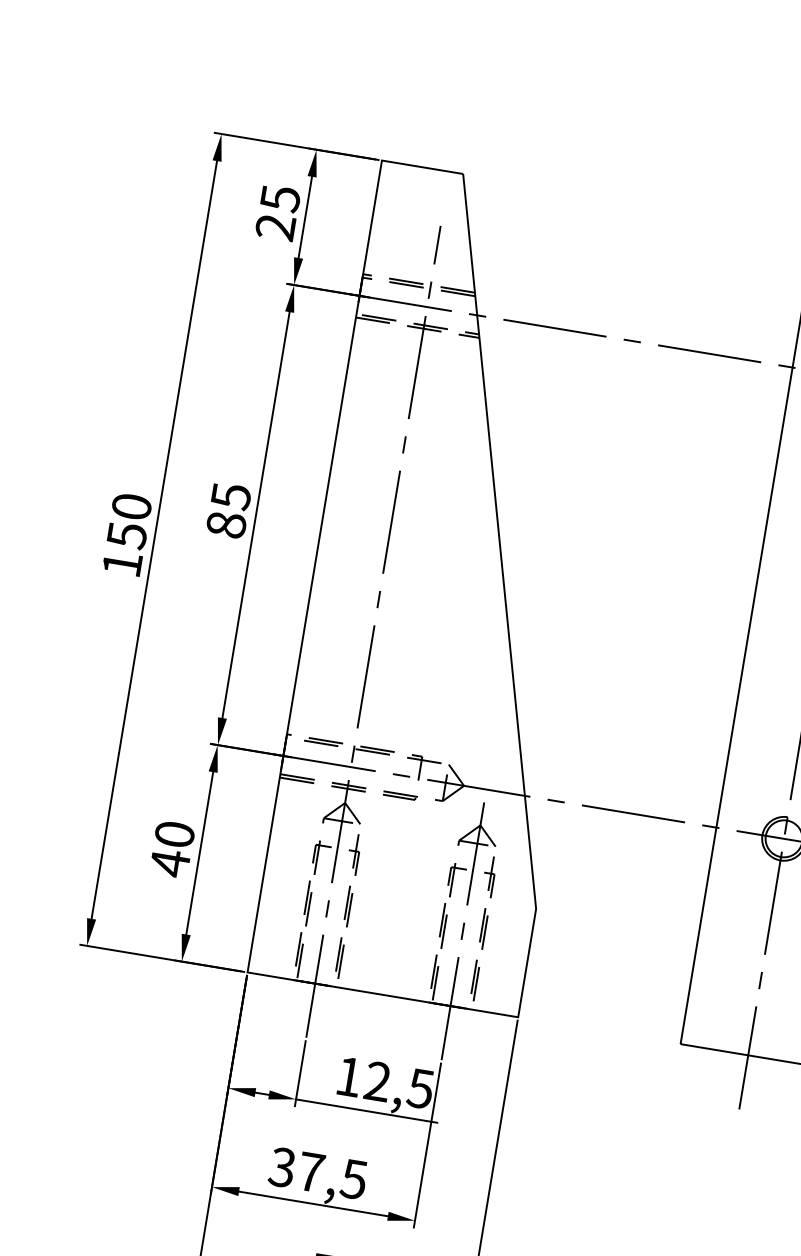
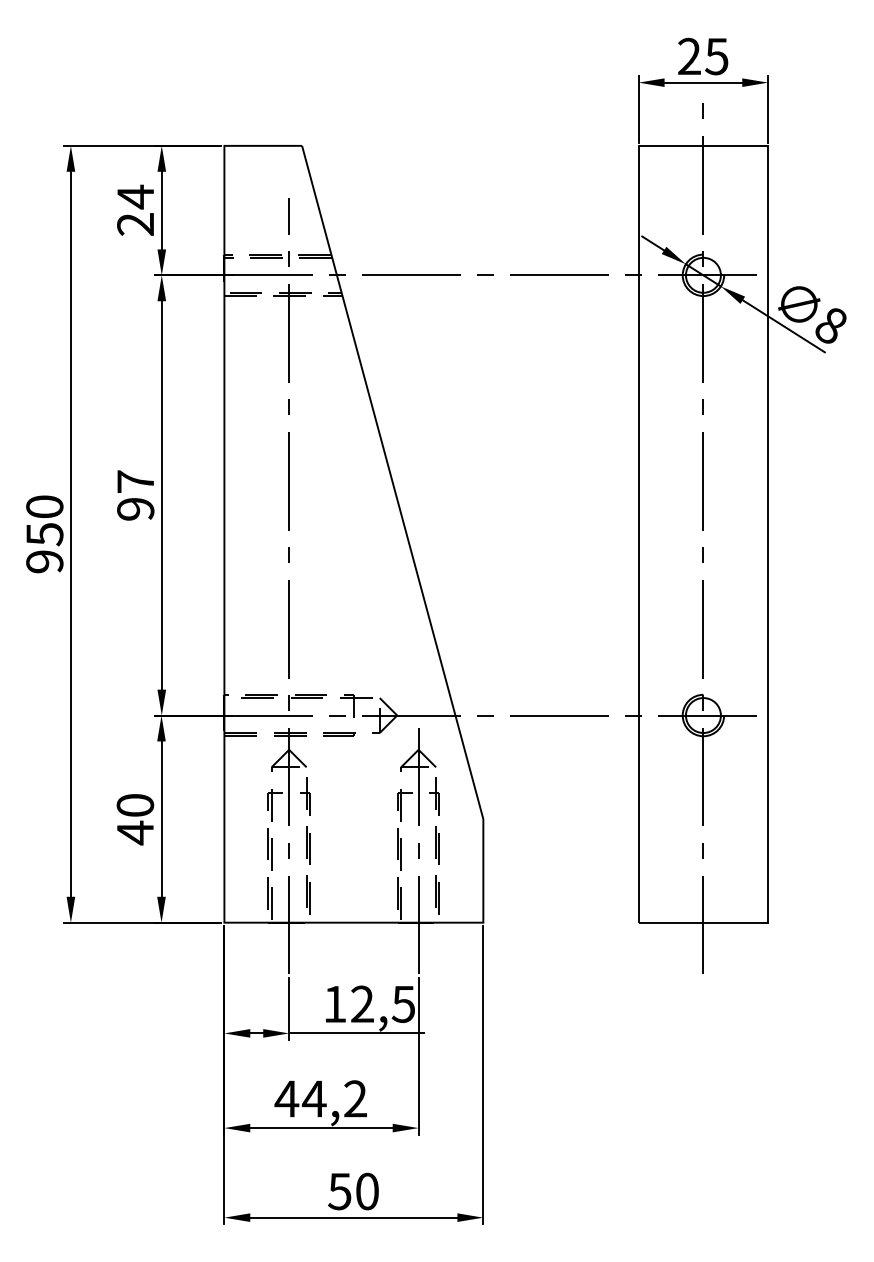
text: (280, 198) -> (135, 196), 25 -> 24
text: (228, 510) -> (135, 495), 85 -> 97
text: (122, 563) -> (44, 561), 150 -> 950
text: (317, 1172) -> (320, 1098), 37,5 -> 44,2

